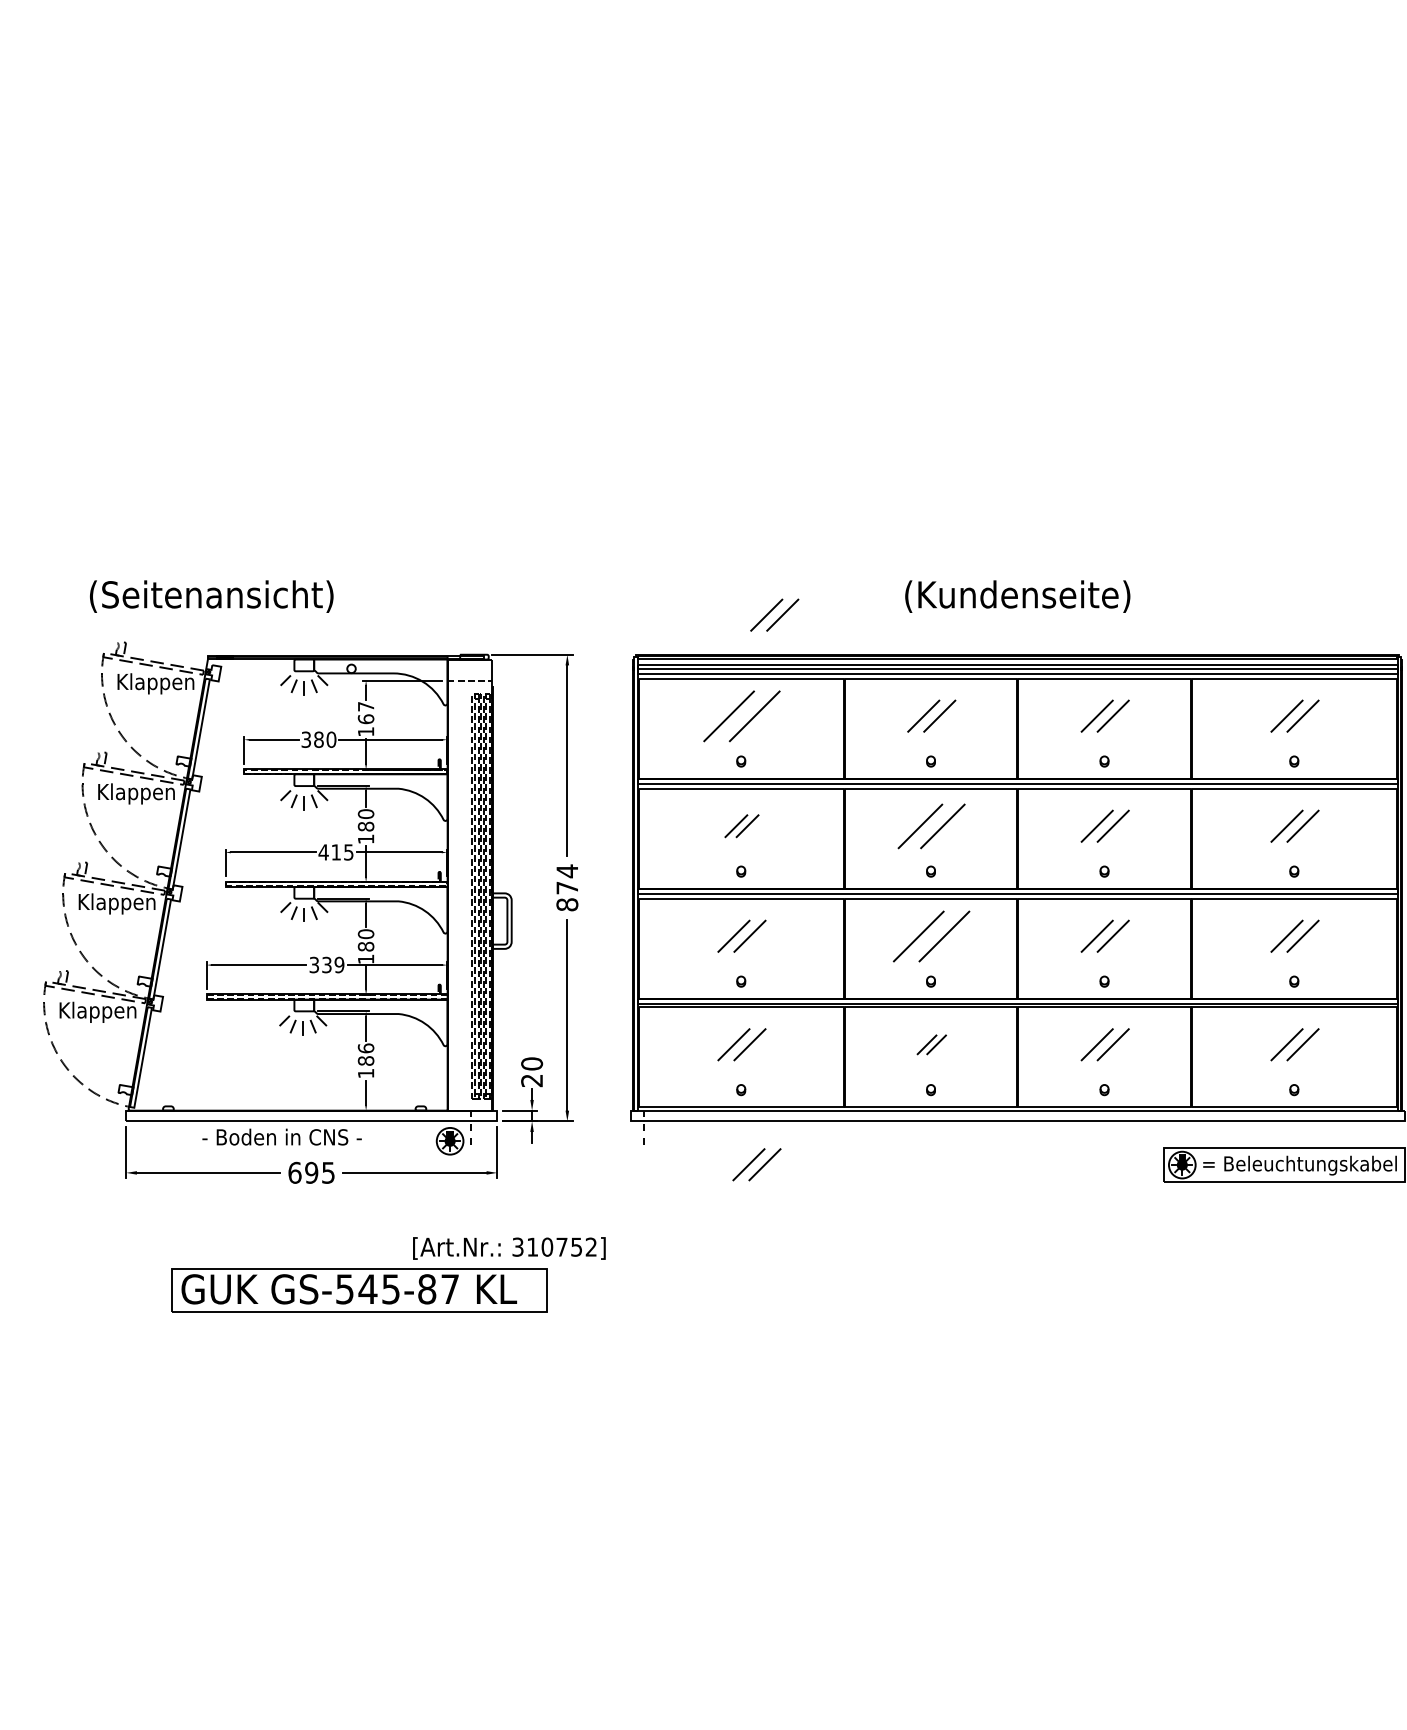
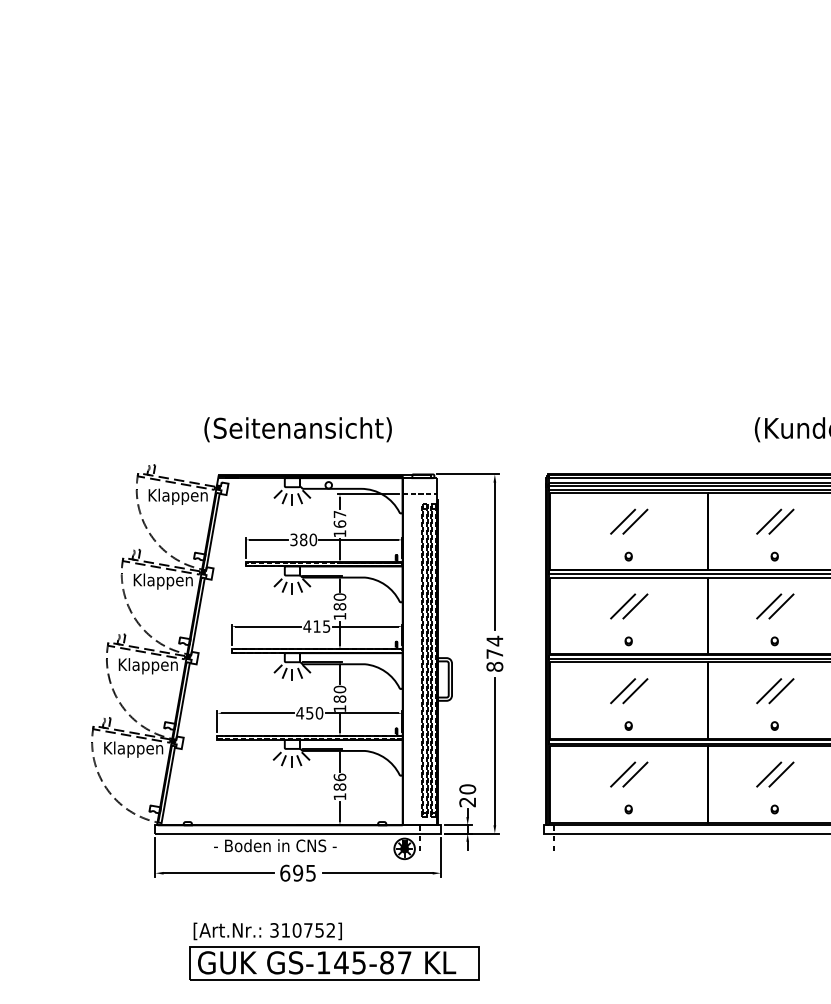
text: (211, 596) -> (297, 429), moved
part: (774, 614) -> (654, 443), removed
part: (741, 715) -> (628, 521), size x0.62
part: (741, 825) -> (628, 605), size x1.43
part: (931, 825) -> (775, 605), size x0.71
part: (931, 935) -> (775, 690), size x0.62
text: (326, 964) -> (309, 712), 339 -> 450
part: (931, 1044) -> (775, 774), size x1.67
part: (756, 1164) -> (640, 866), removed
text: (509, 1248) -> (267, 931), moved
text: (344, 1289) -> (323, 962), GS-545-87 -> GS-145-87

